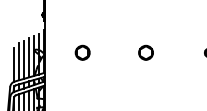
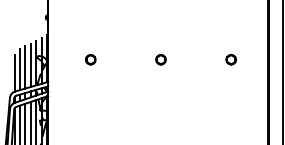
part: (82, 52) -> (90, 59), size x0.62
part: (145, 52) -> (160, 59), size x0.62

